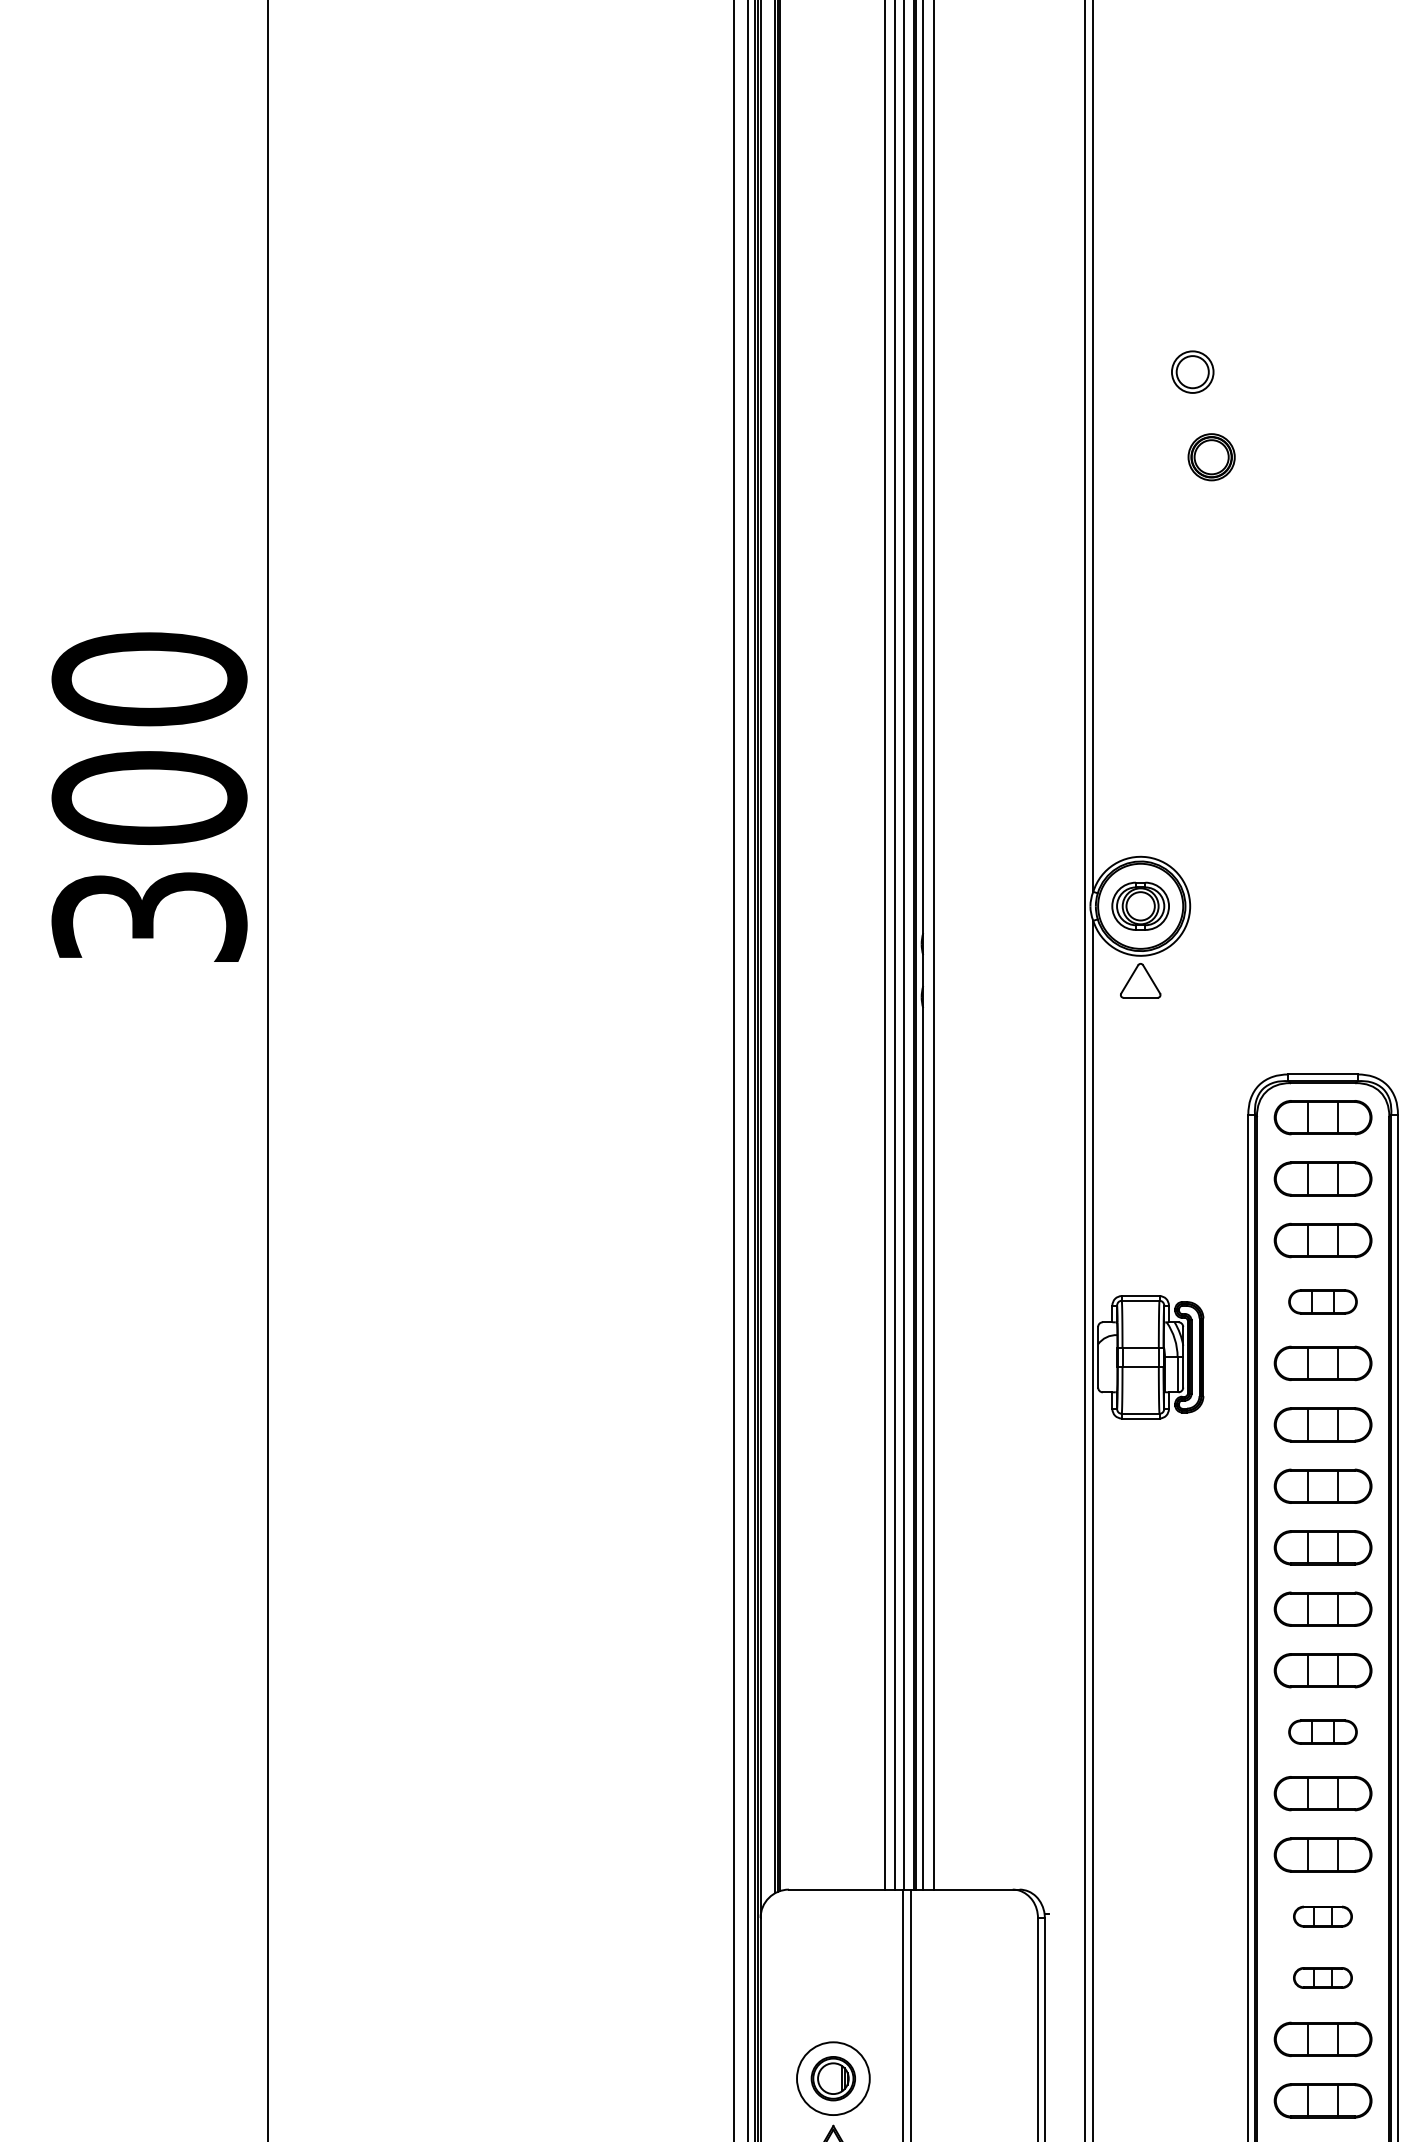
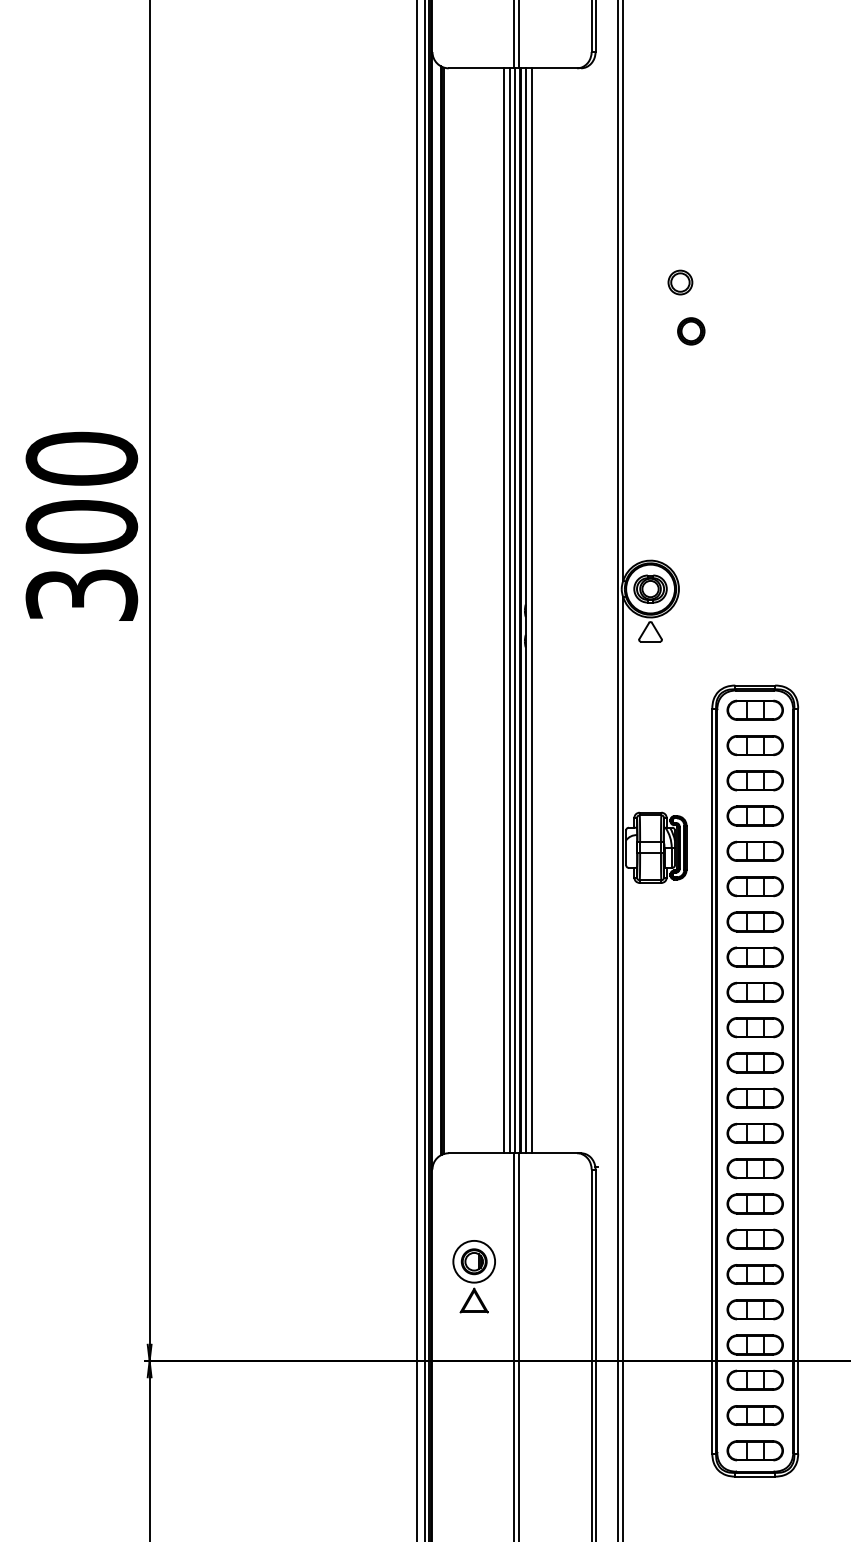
part: (1321, 1300) -> (754, 815), size x1.43
part: (1321, 1731) -> (754, 1062), size x1.43
part: (1321, 1916) -> (754, 1168), size x1.67
part: (1321, 1977) -> (754, 1203), size x1.67

